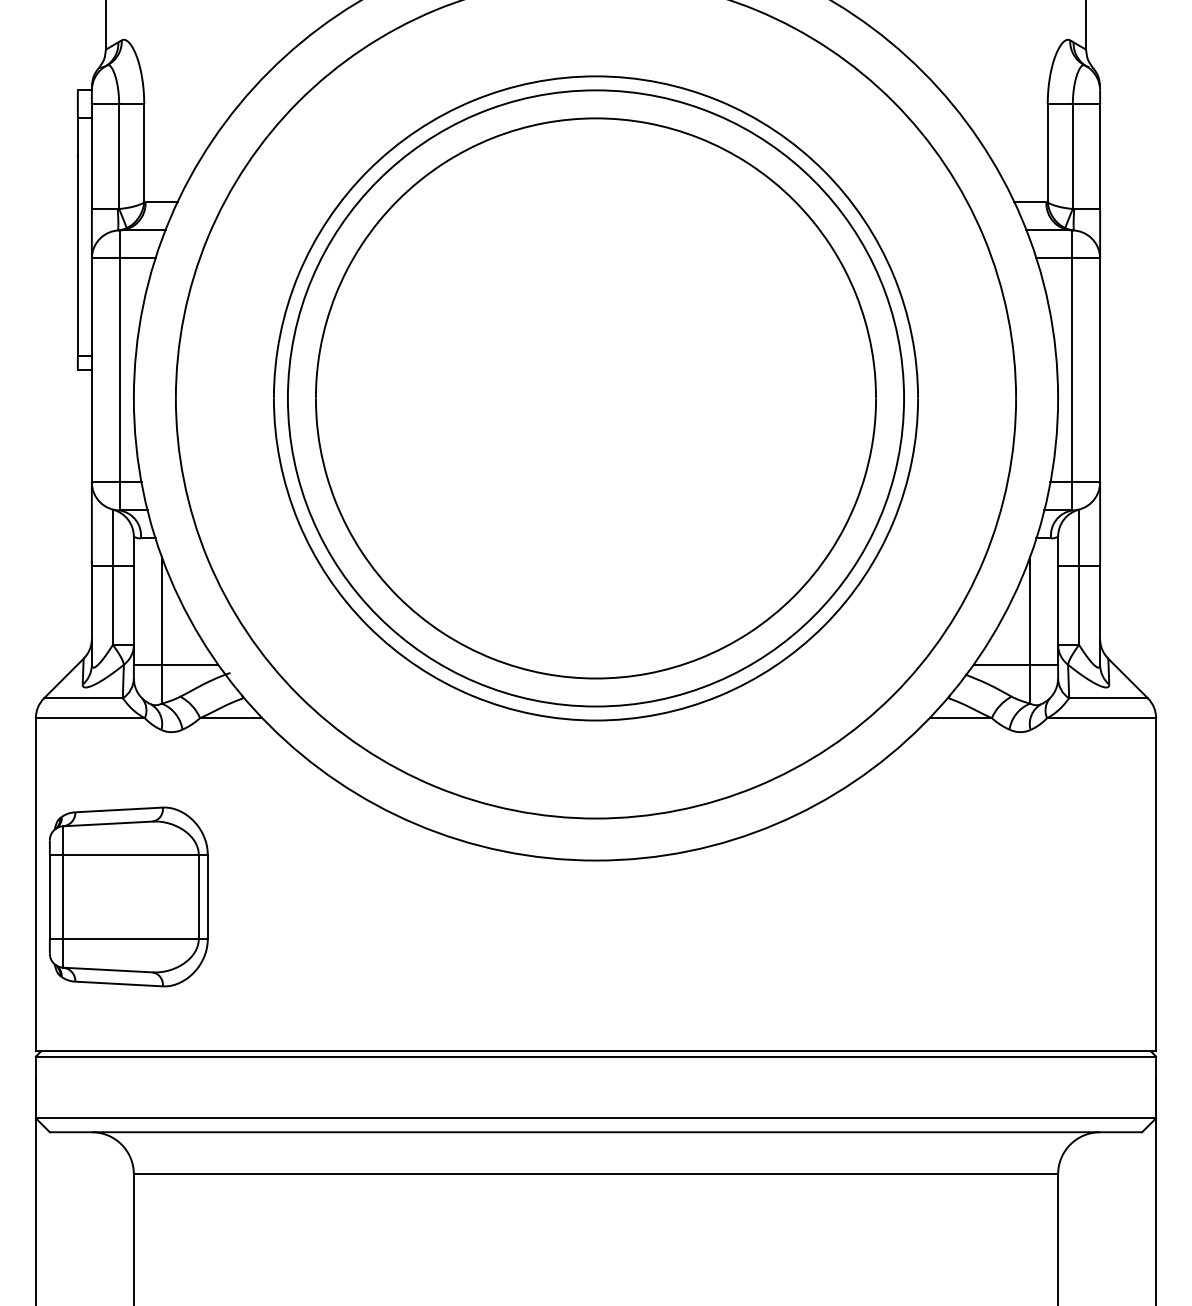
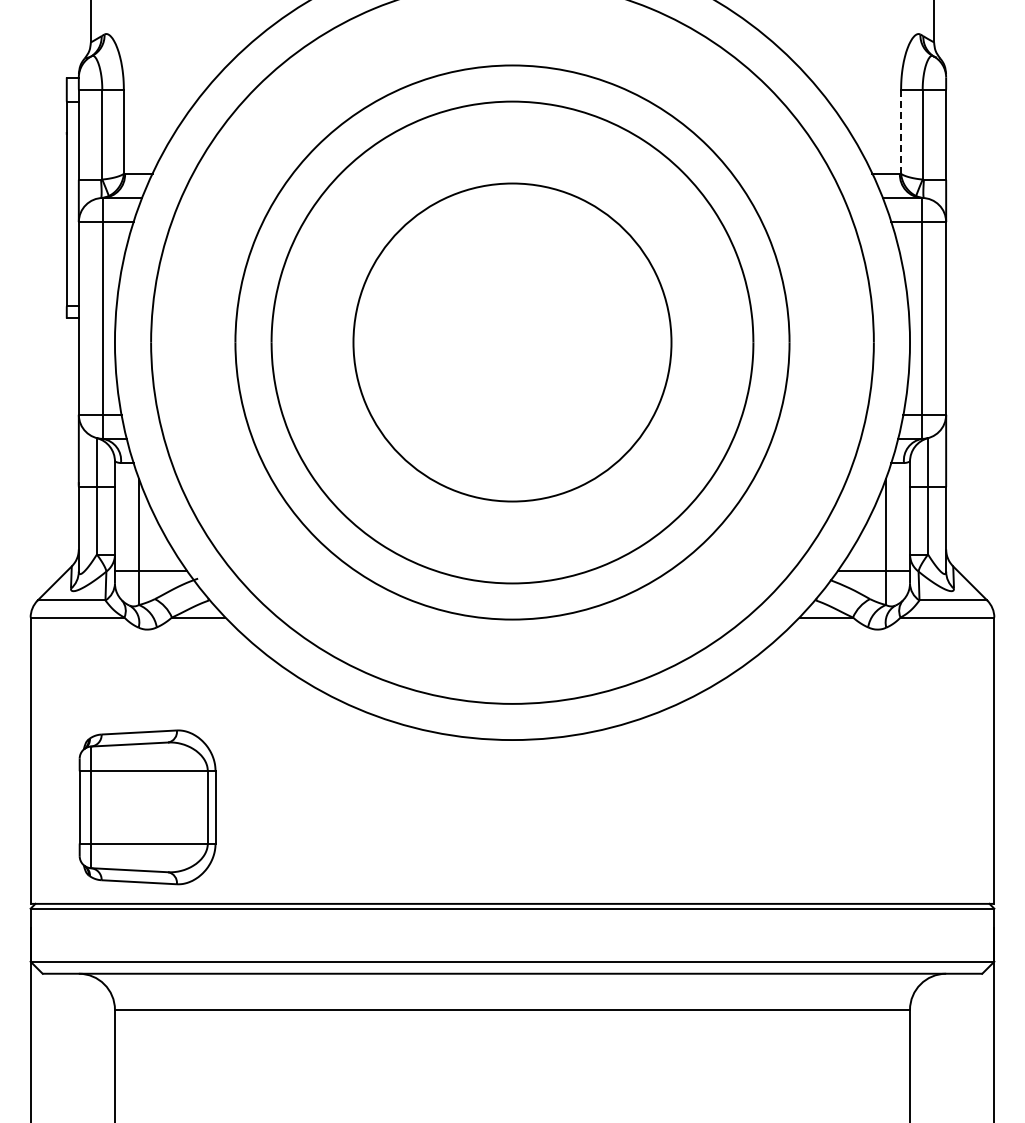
line: (1048, 153) -> (901, 131), solid -> dashed
circle: (596, 398) -> (512, 342), size x0.6
part: (128, 897) -> (147, 807), moved

